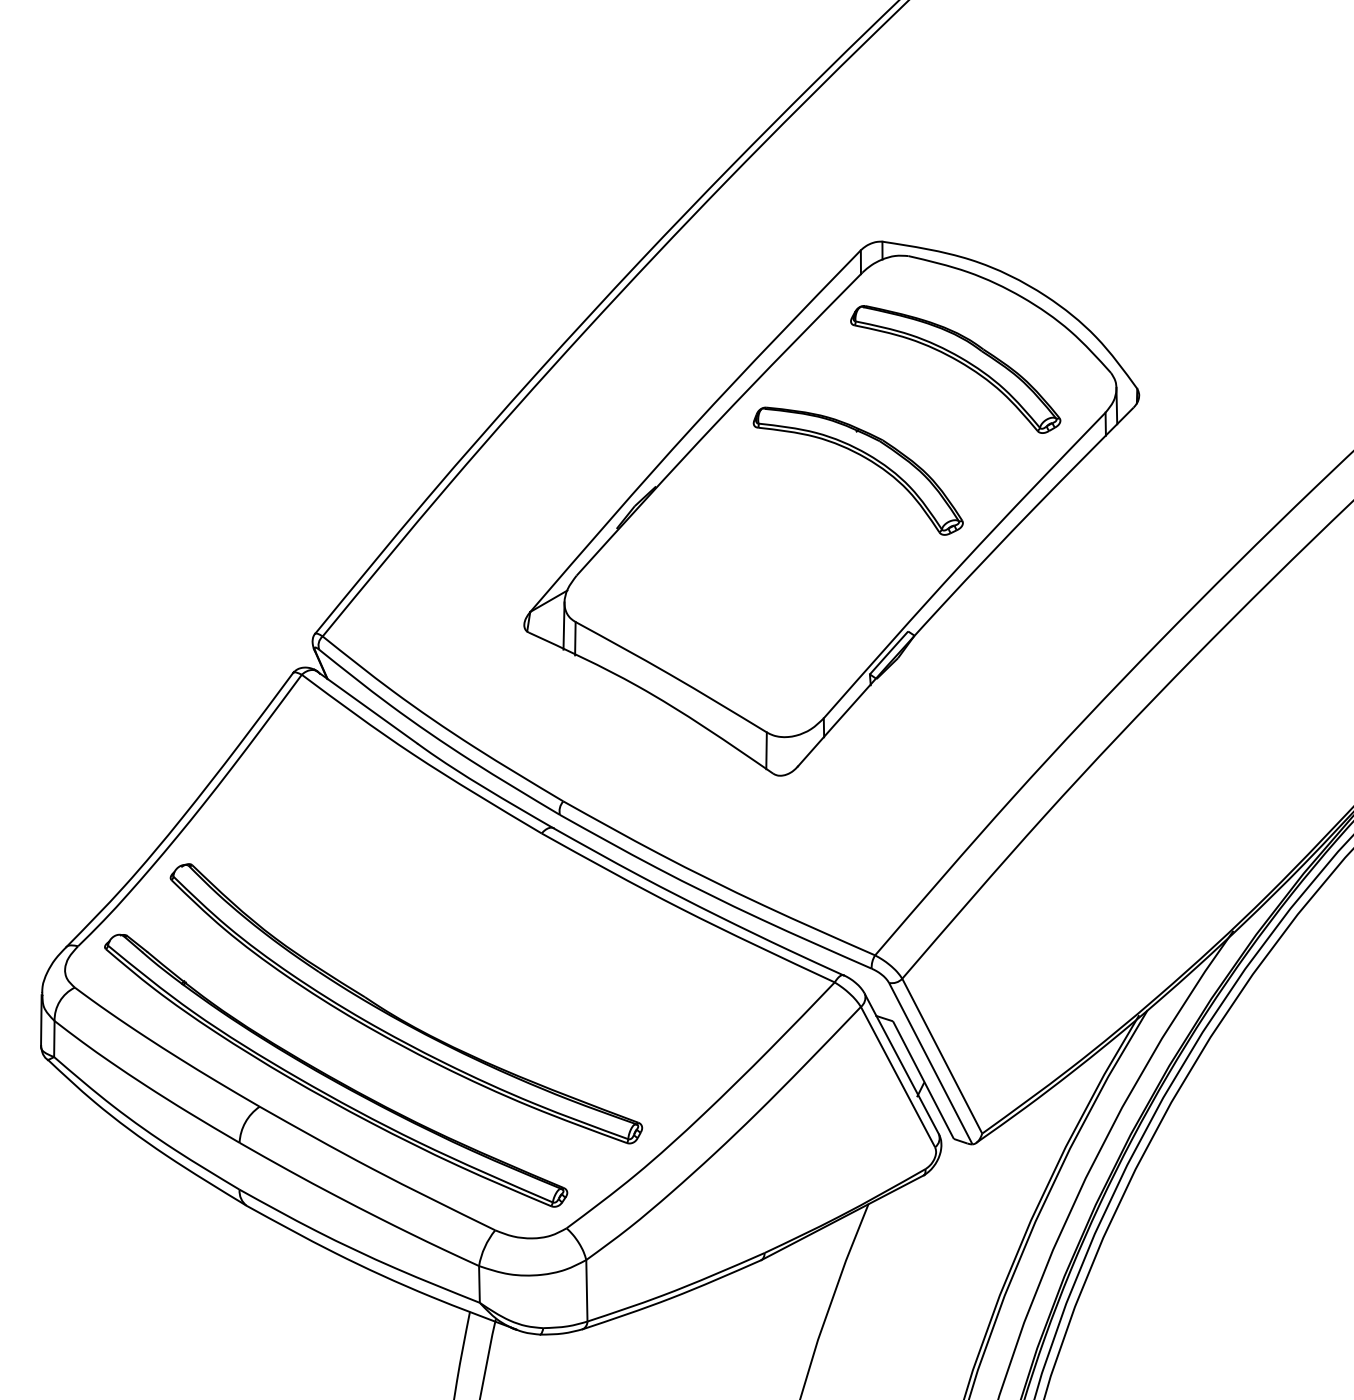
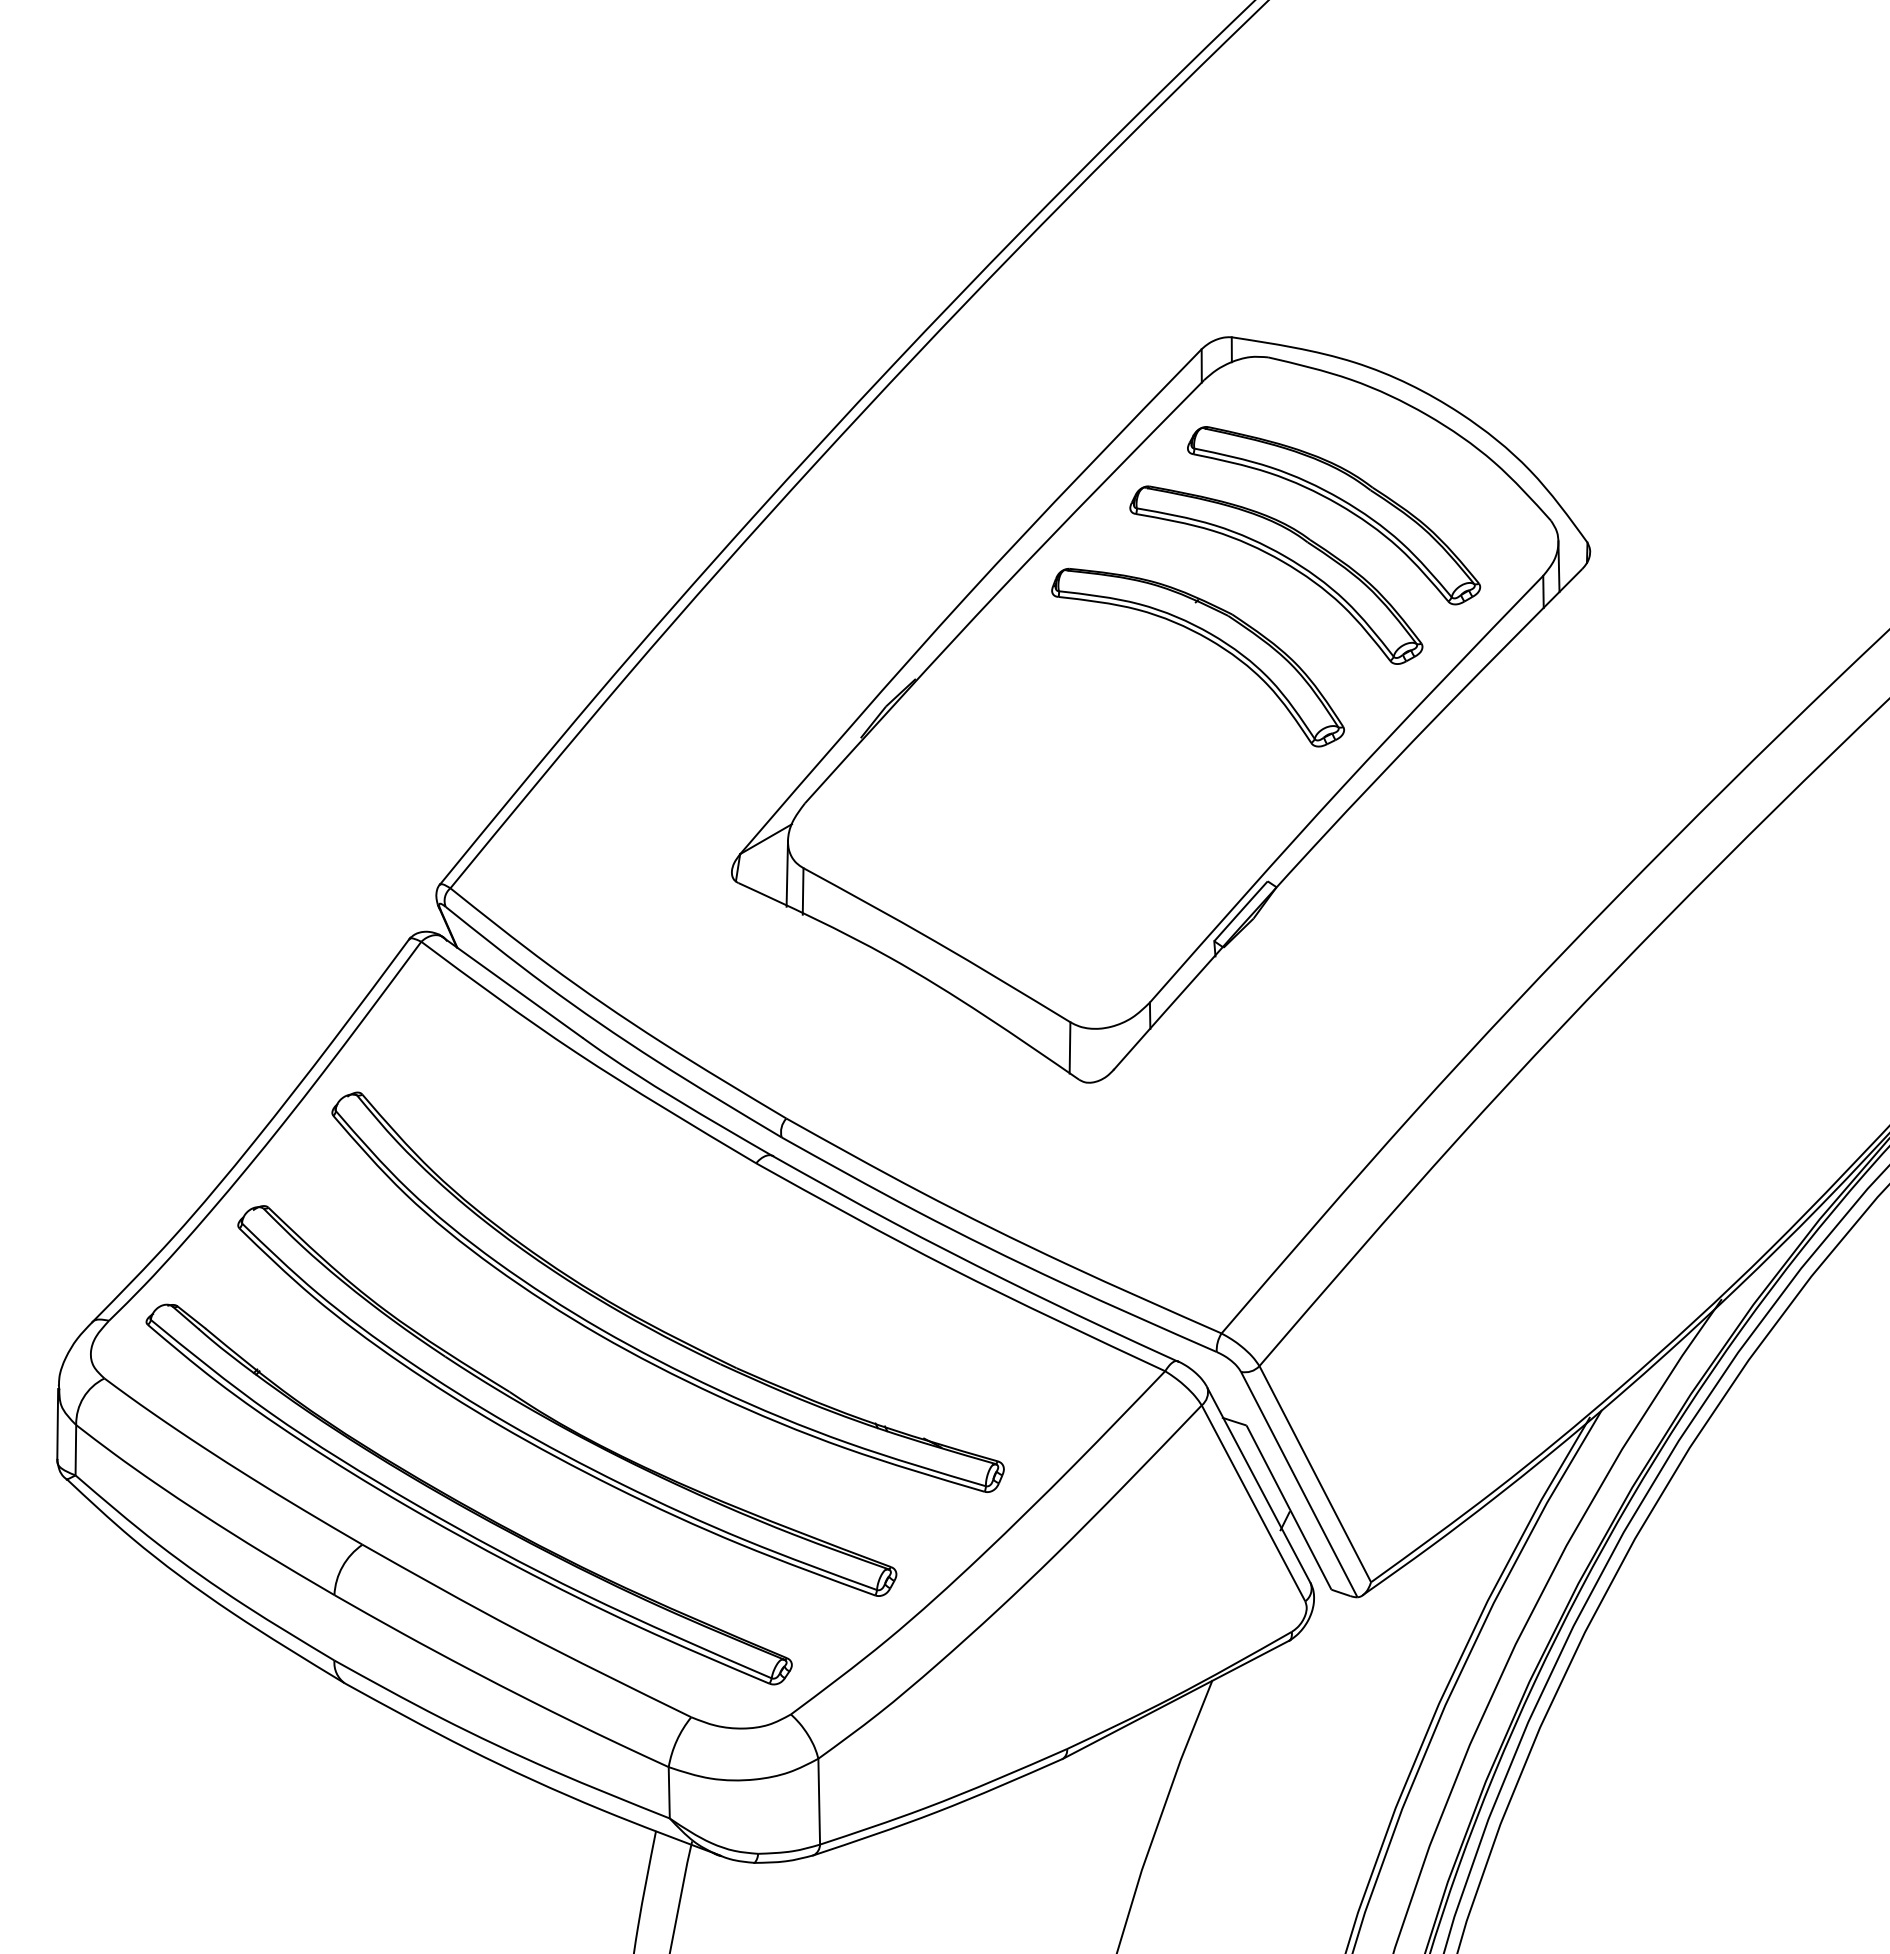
part: (919, 403) -> (1283, 563), added
part: (466, 948) -> (650, 1323), added

